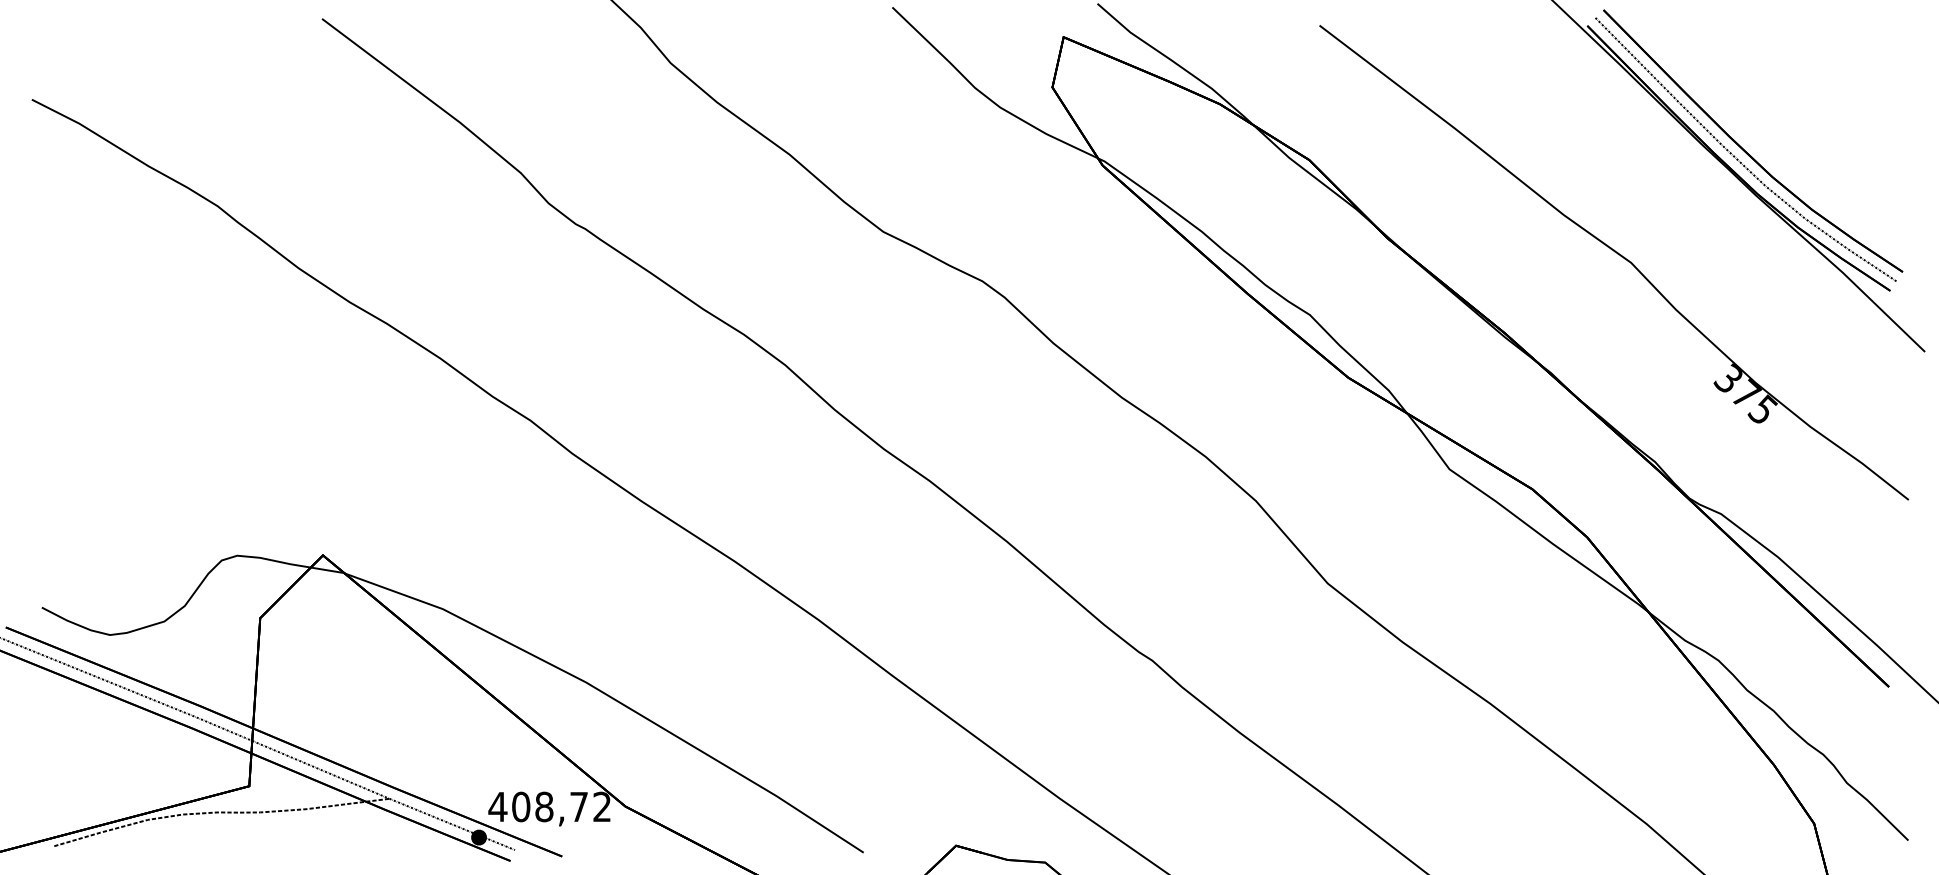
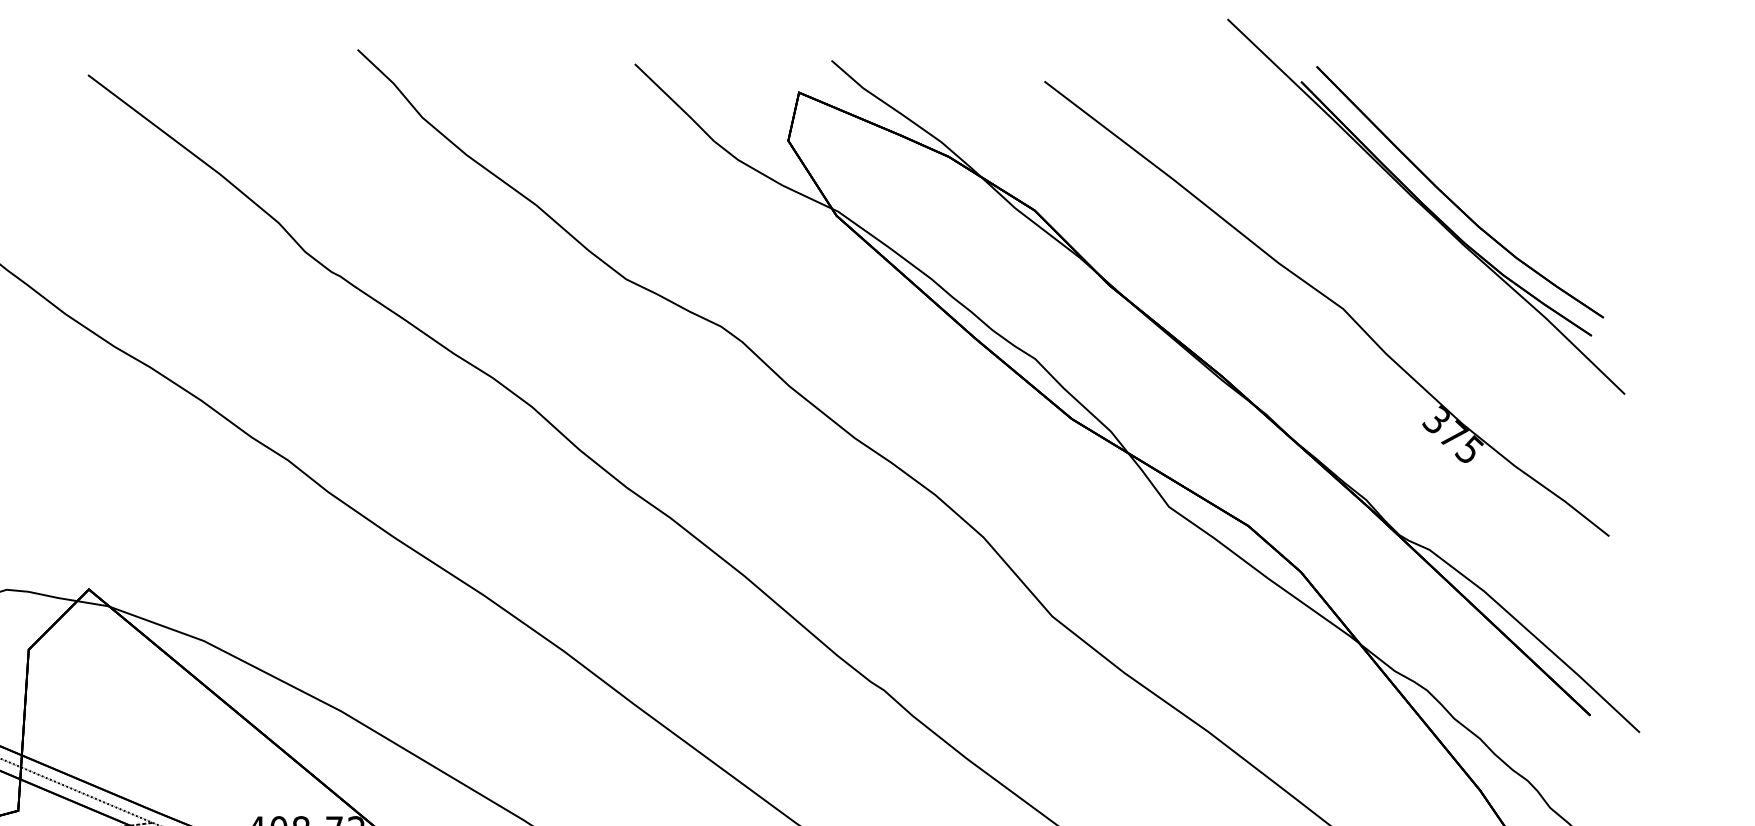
curve: (1736, 157) -> (1444, 207), removed

